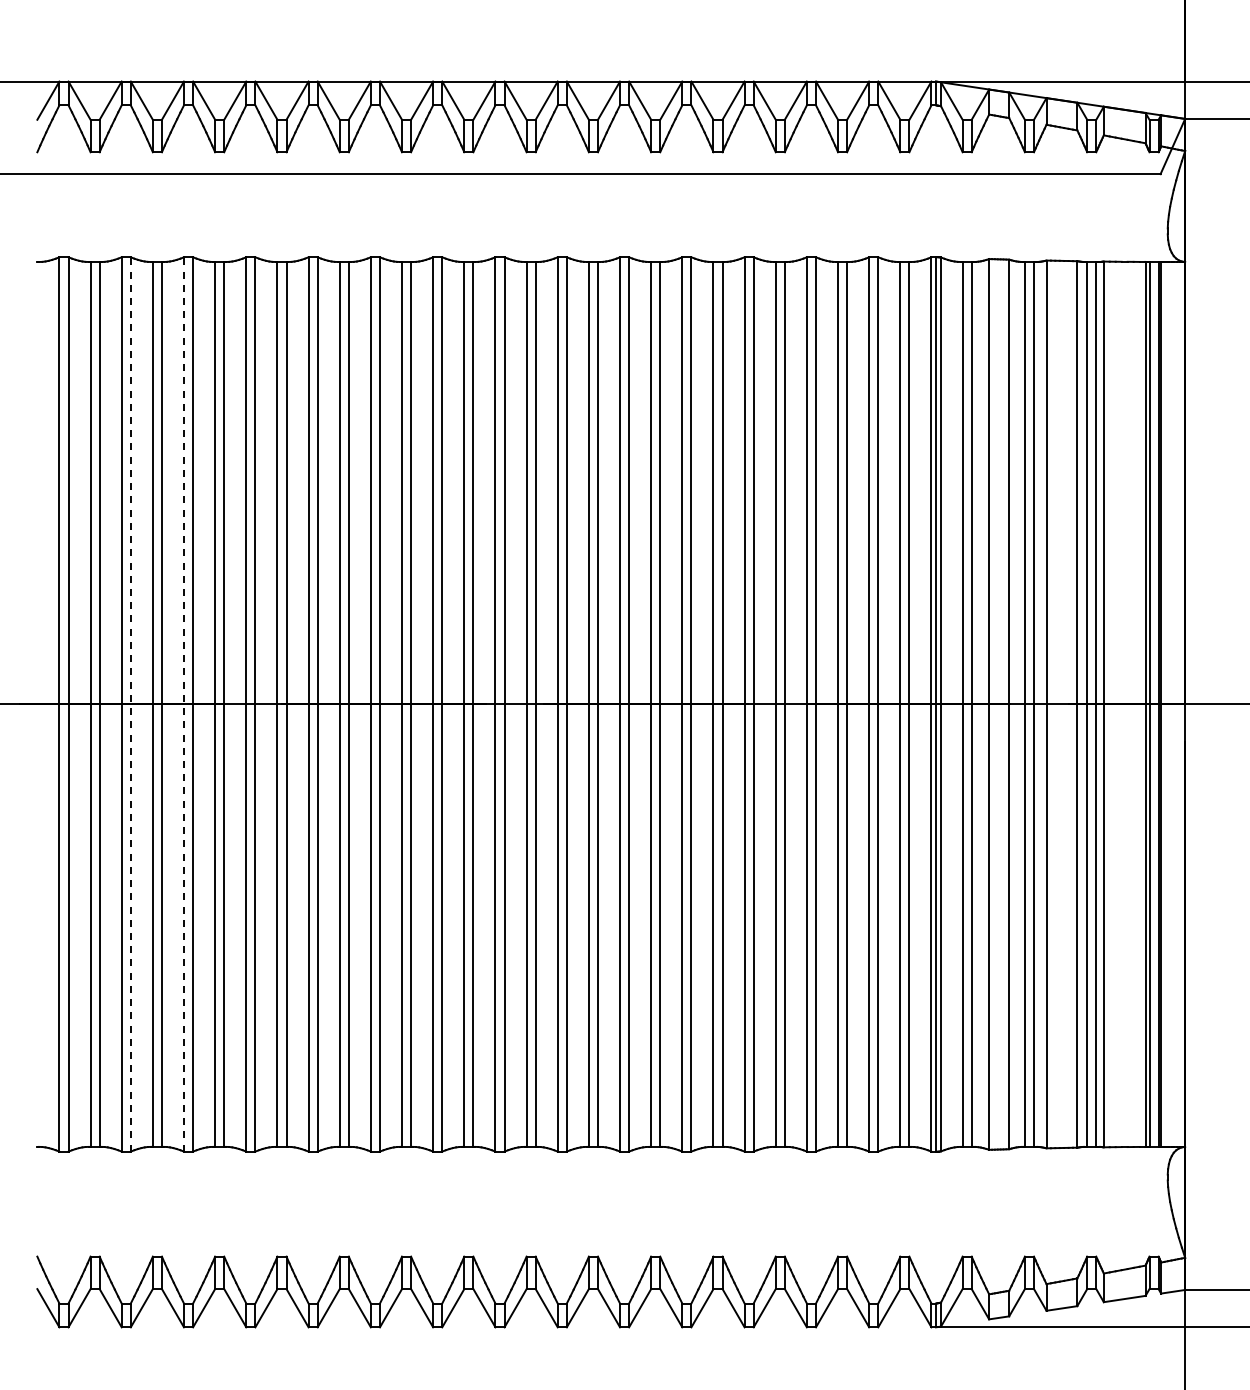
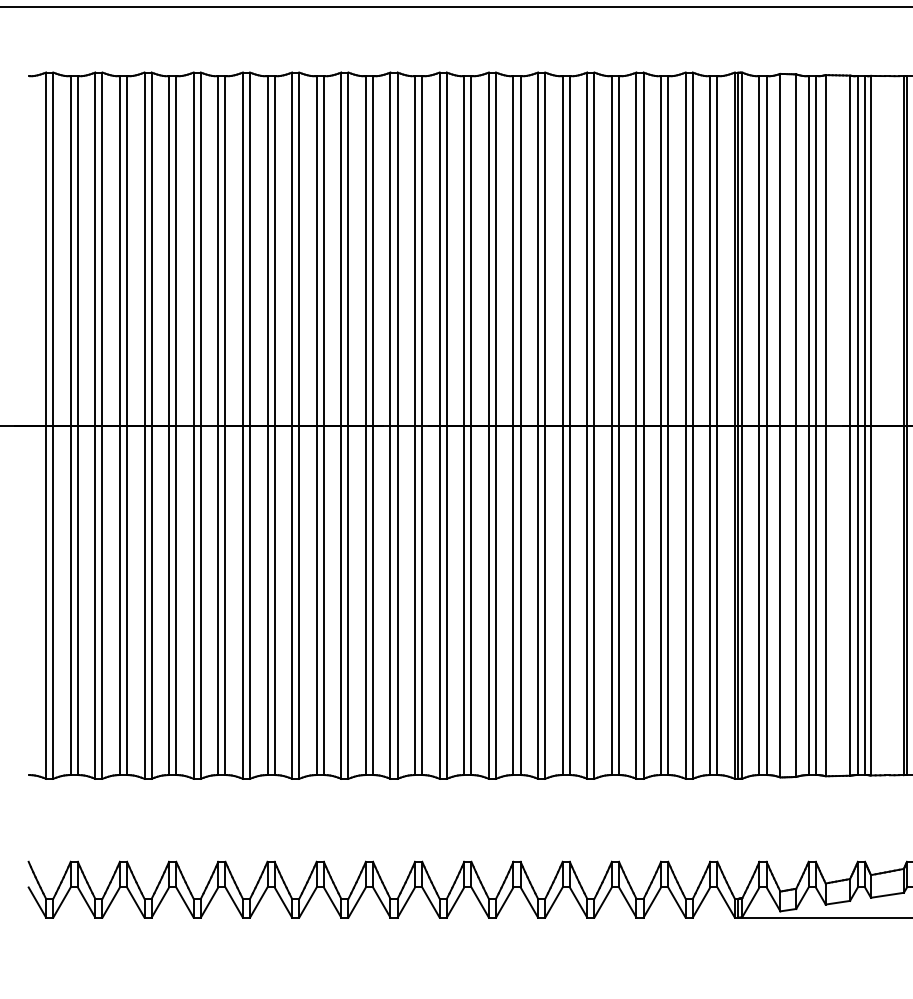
line: (130, 703) -> (102, 424), dashed -> solid
line: (184, 703) -> (144, 424), dashed -> solid

